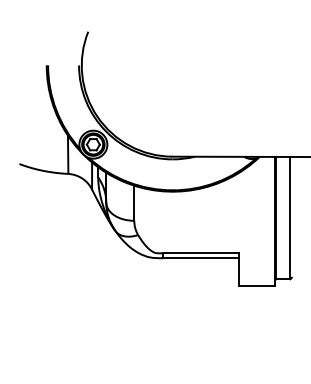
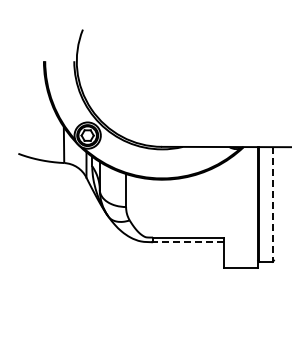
line: (290, 219) -> (272, 205), solid -> dashed
line: (200, 258) -> (188, 242), solid -> dashed

